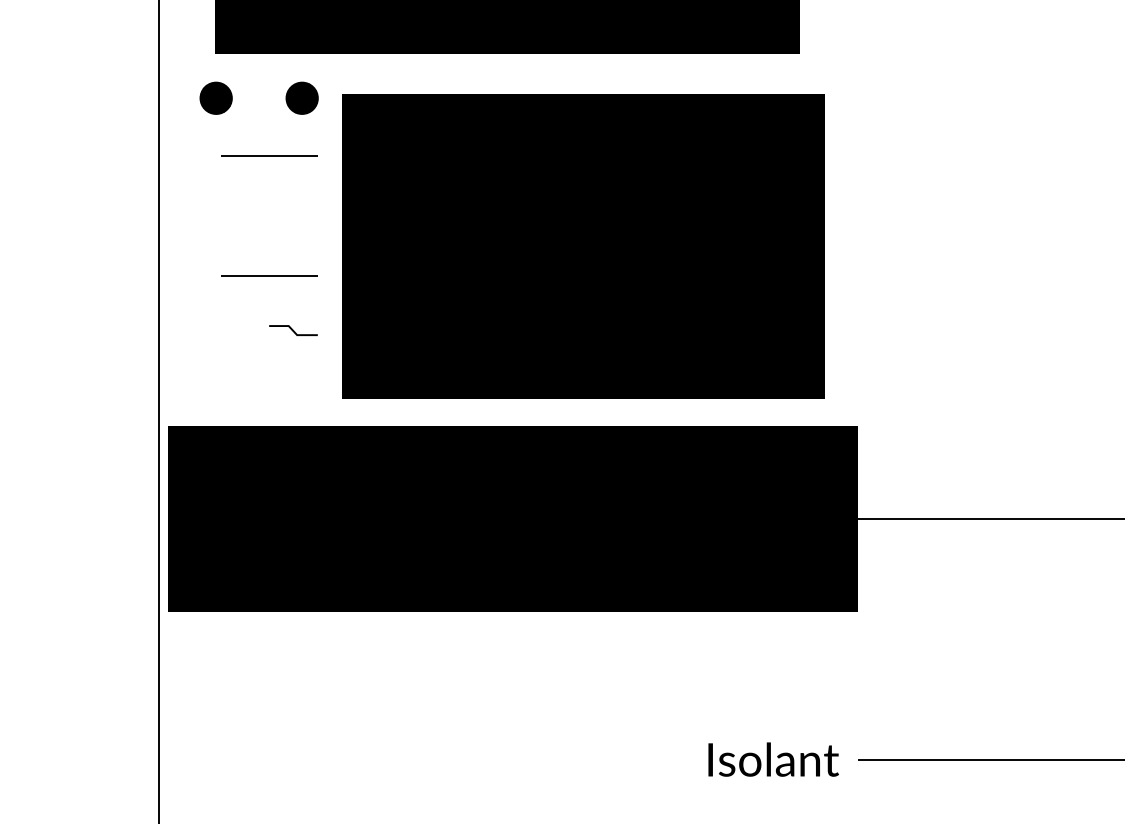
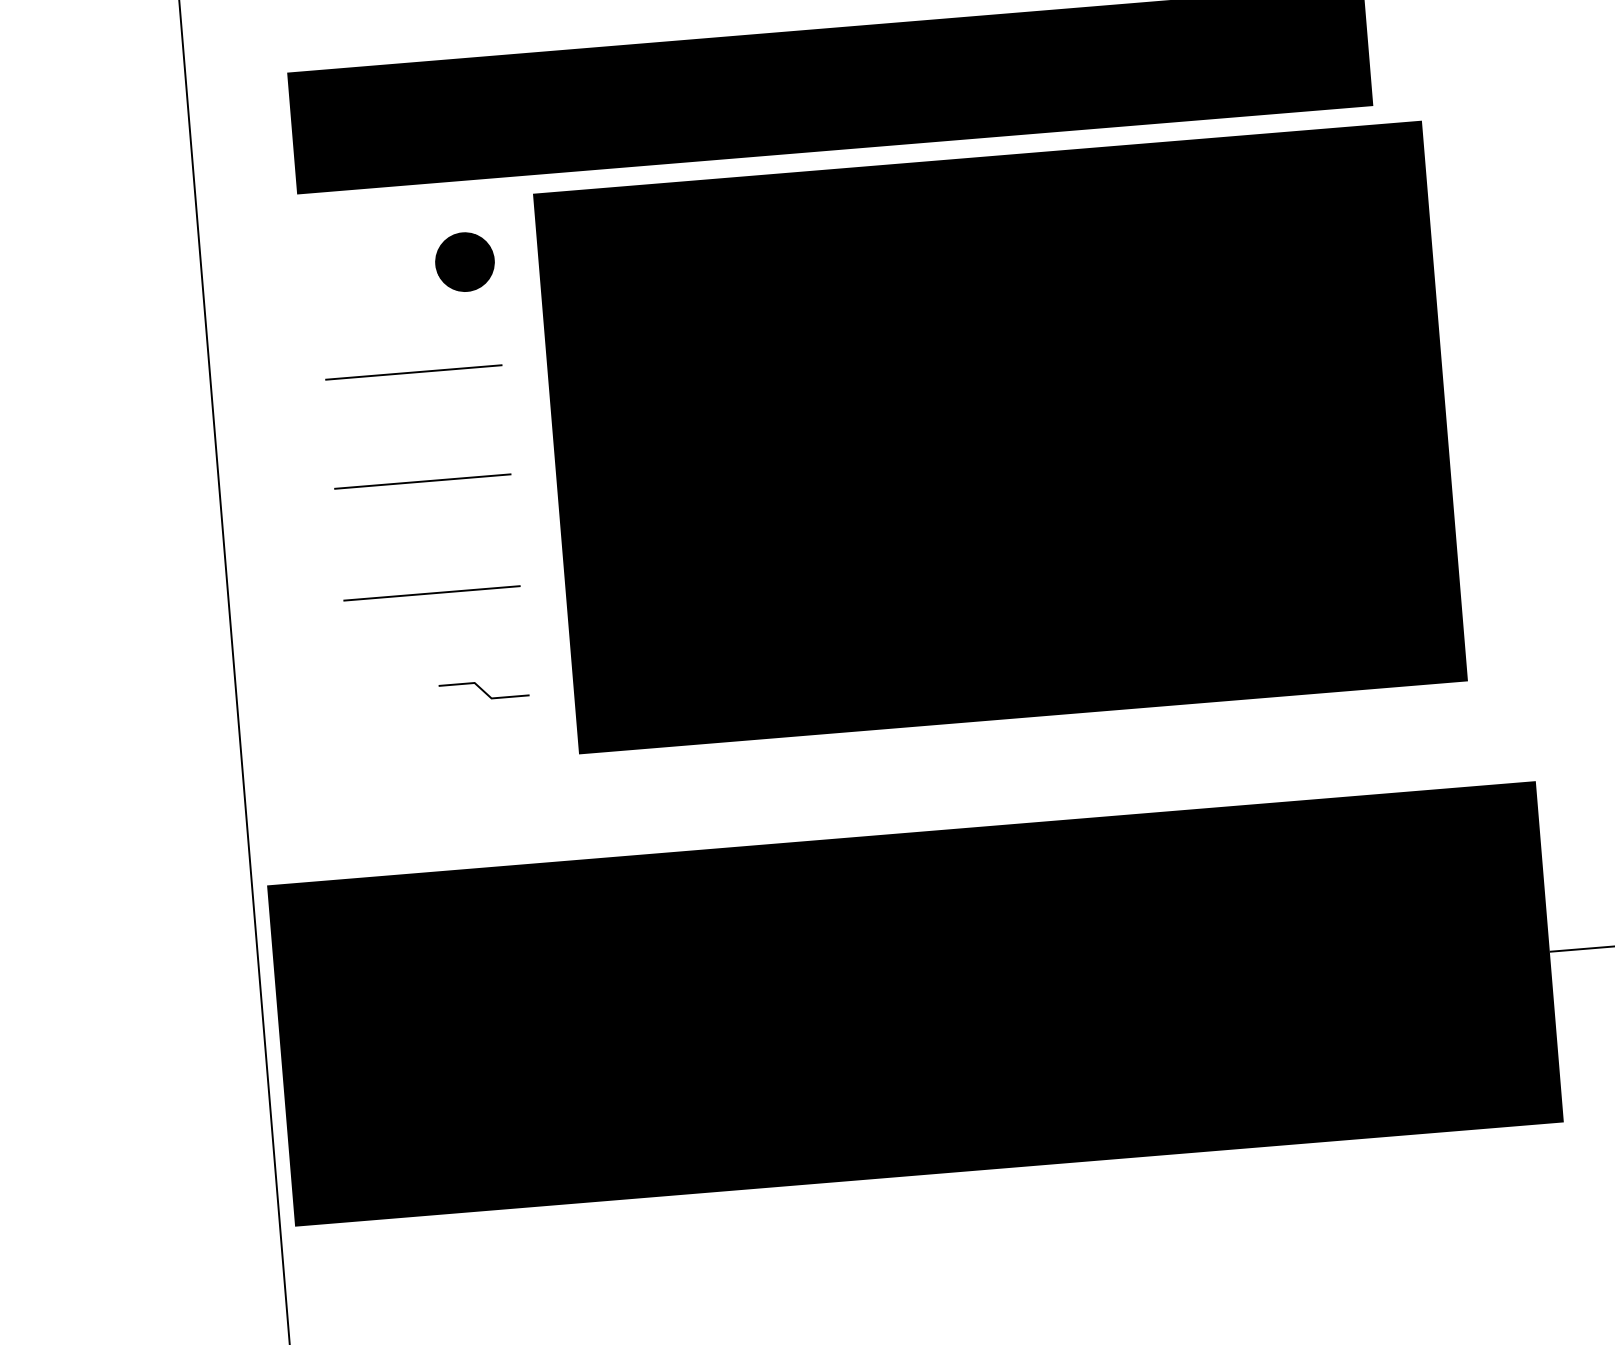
part: (215, 97) -> (305, 273), removed
line: (269, 214) -> (422, 480), added
text: (583, 246) -> (1000, 436), moved

